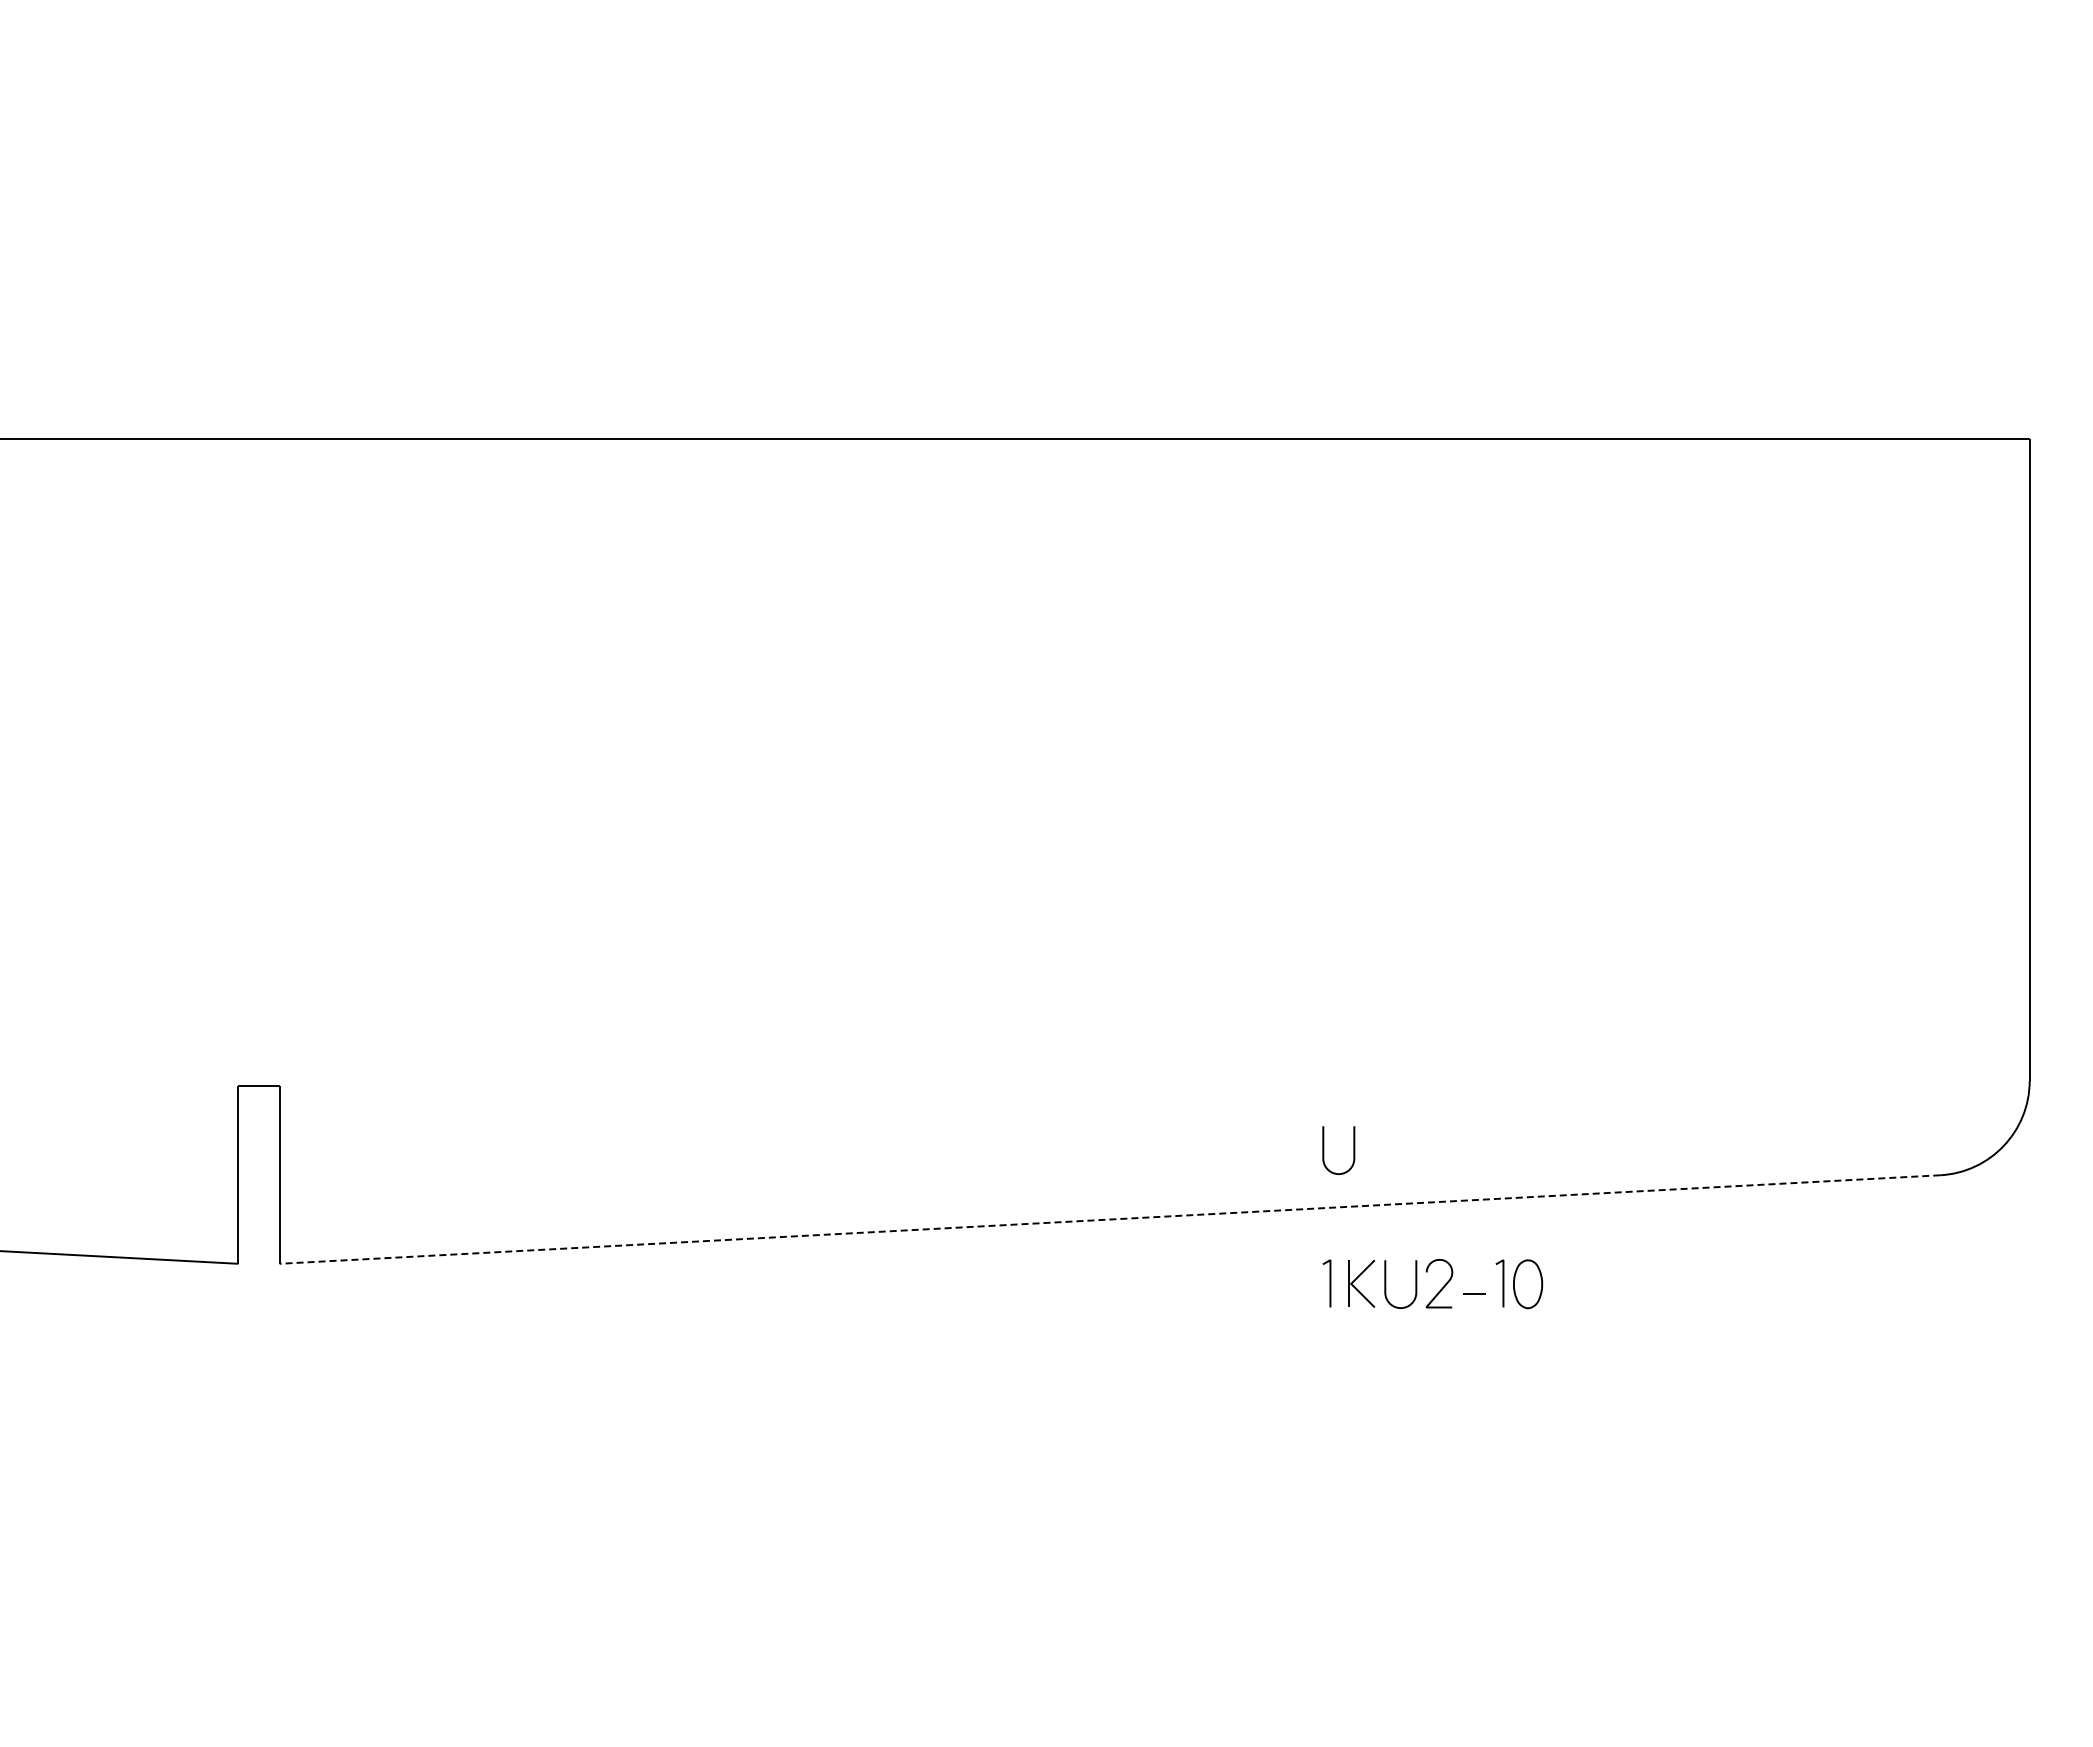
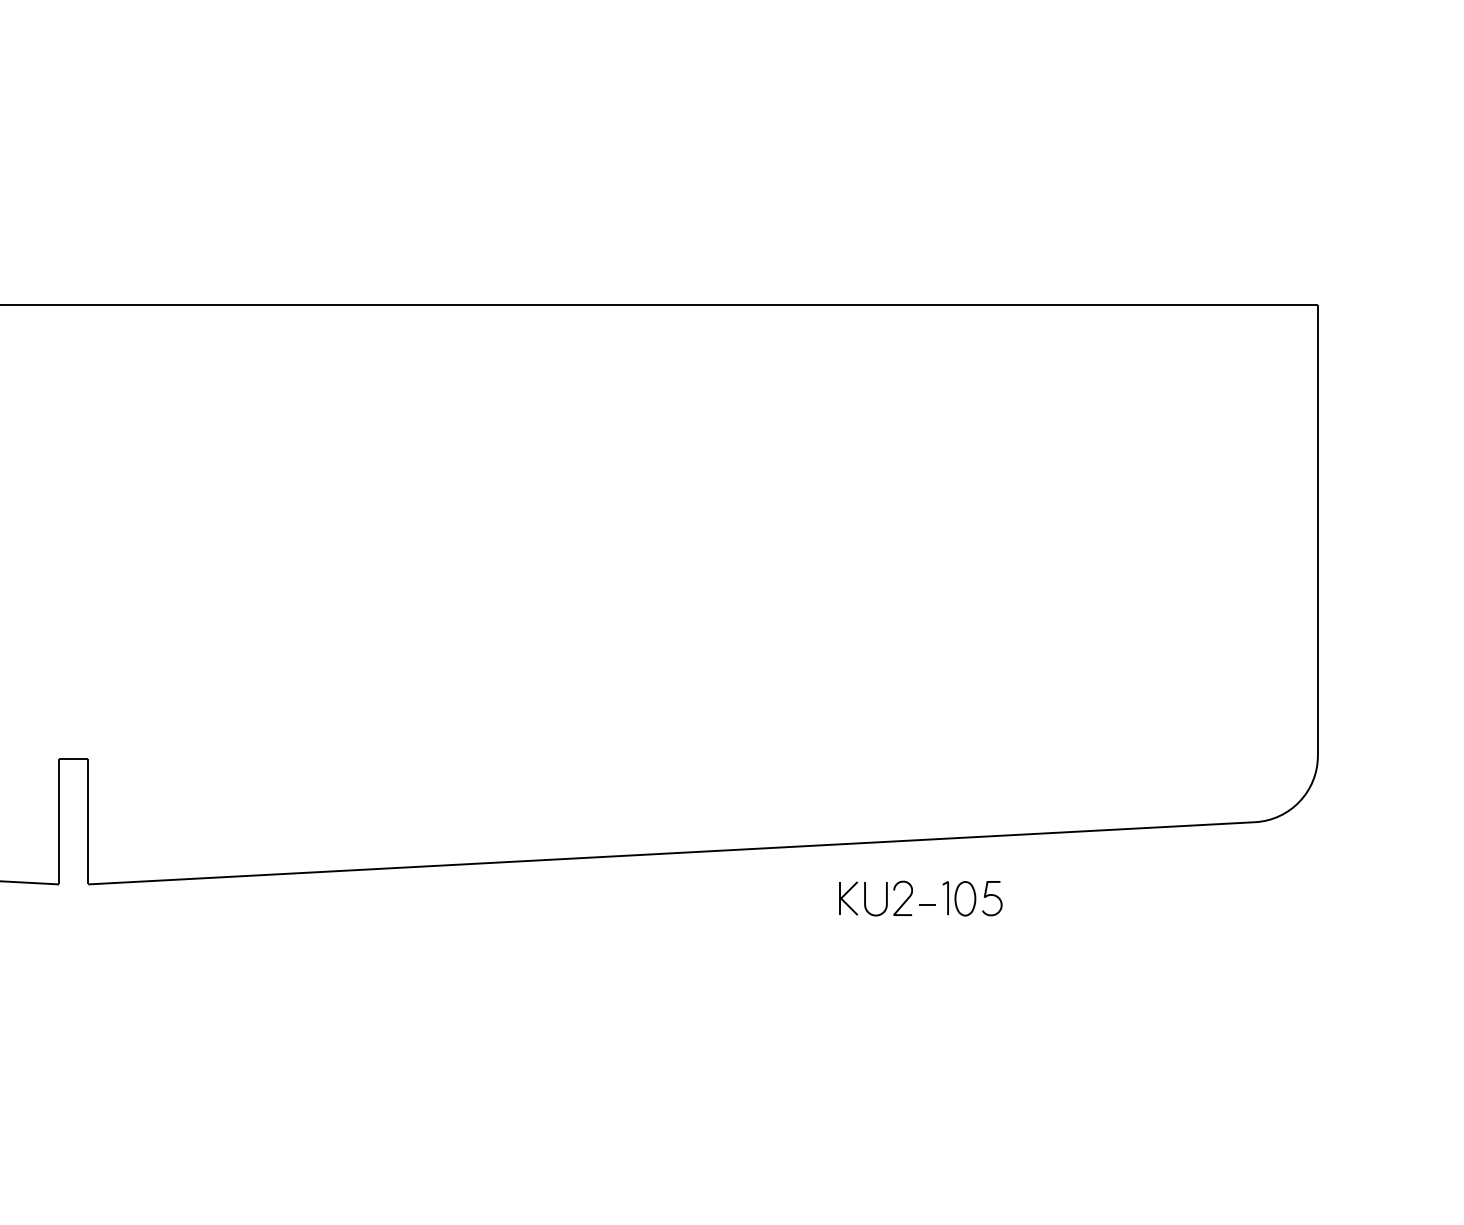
curve: (1324, 1150) -> (822, 804), removed
line: (1109, 1219) -> (671, 853), dashed -> solid
curve: (1568, 1280) -> (993, 896), added
line: (1329, 1283) -> (825, 898), removed

